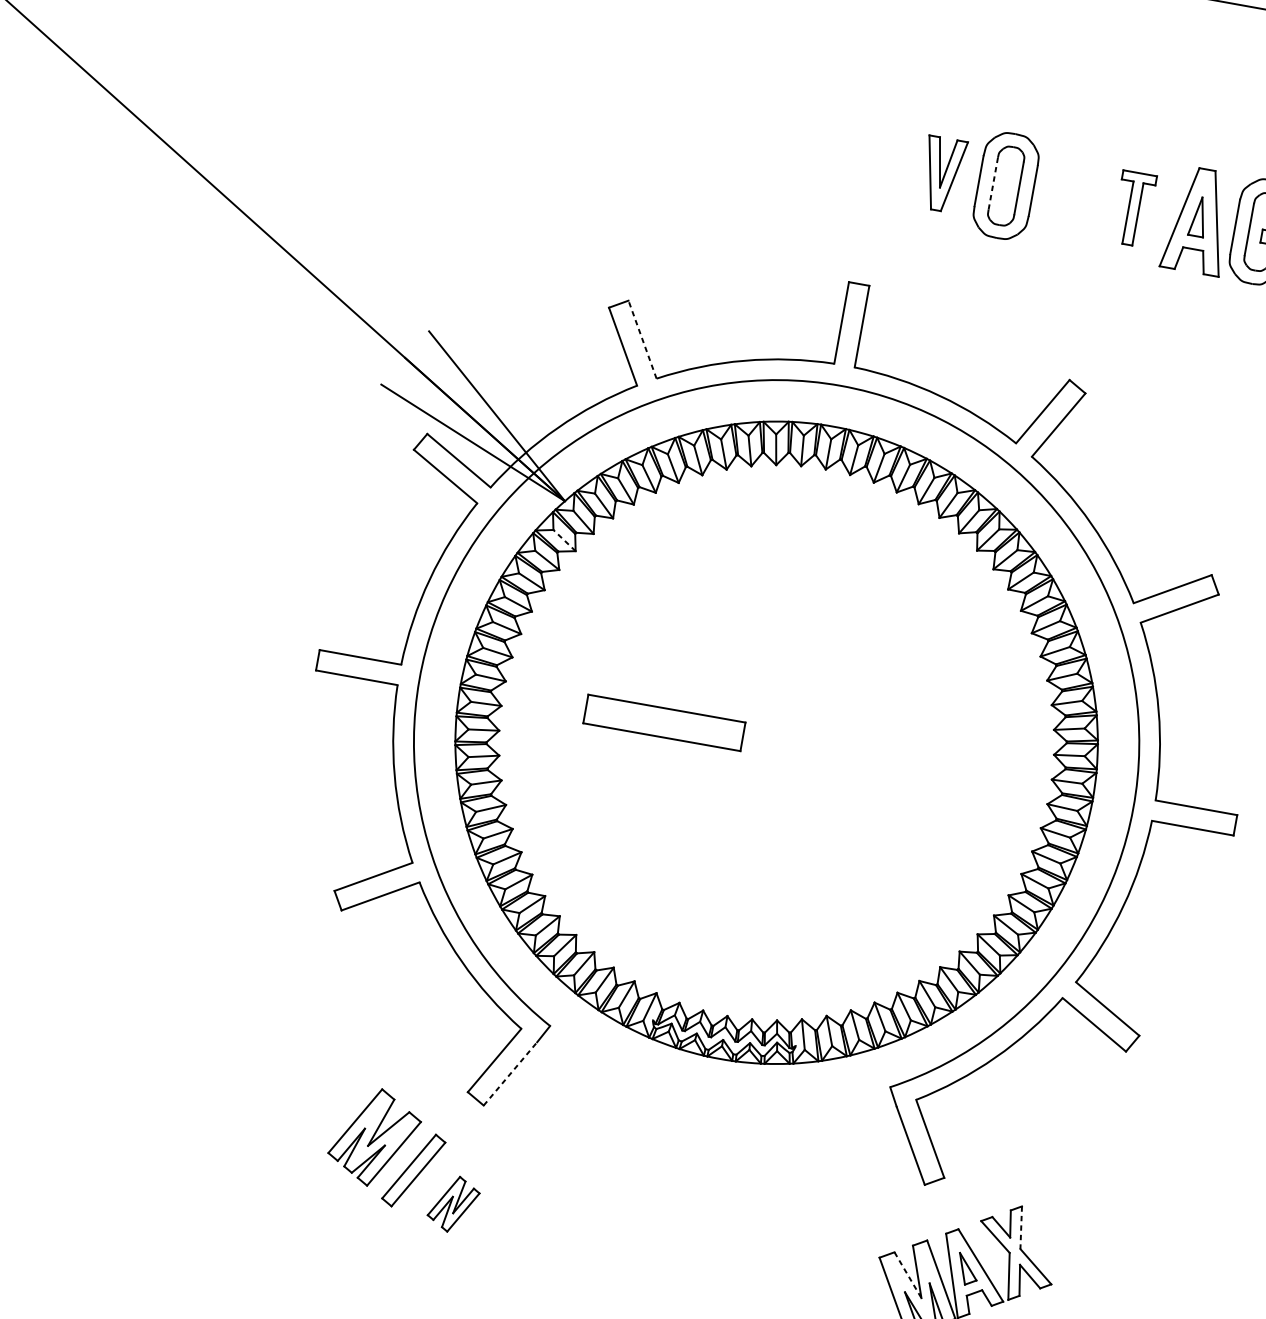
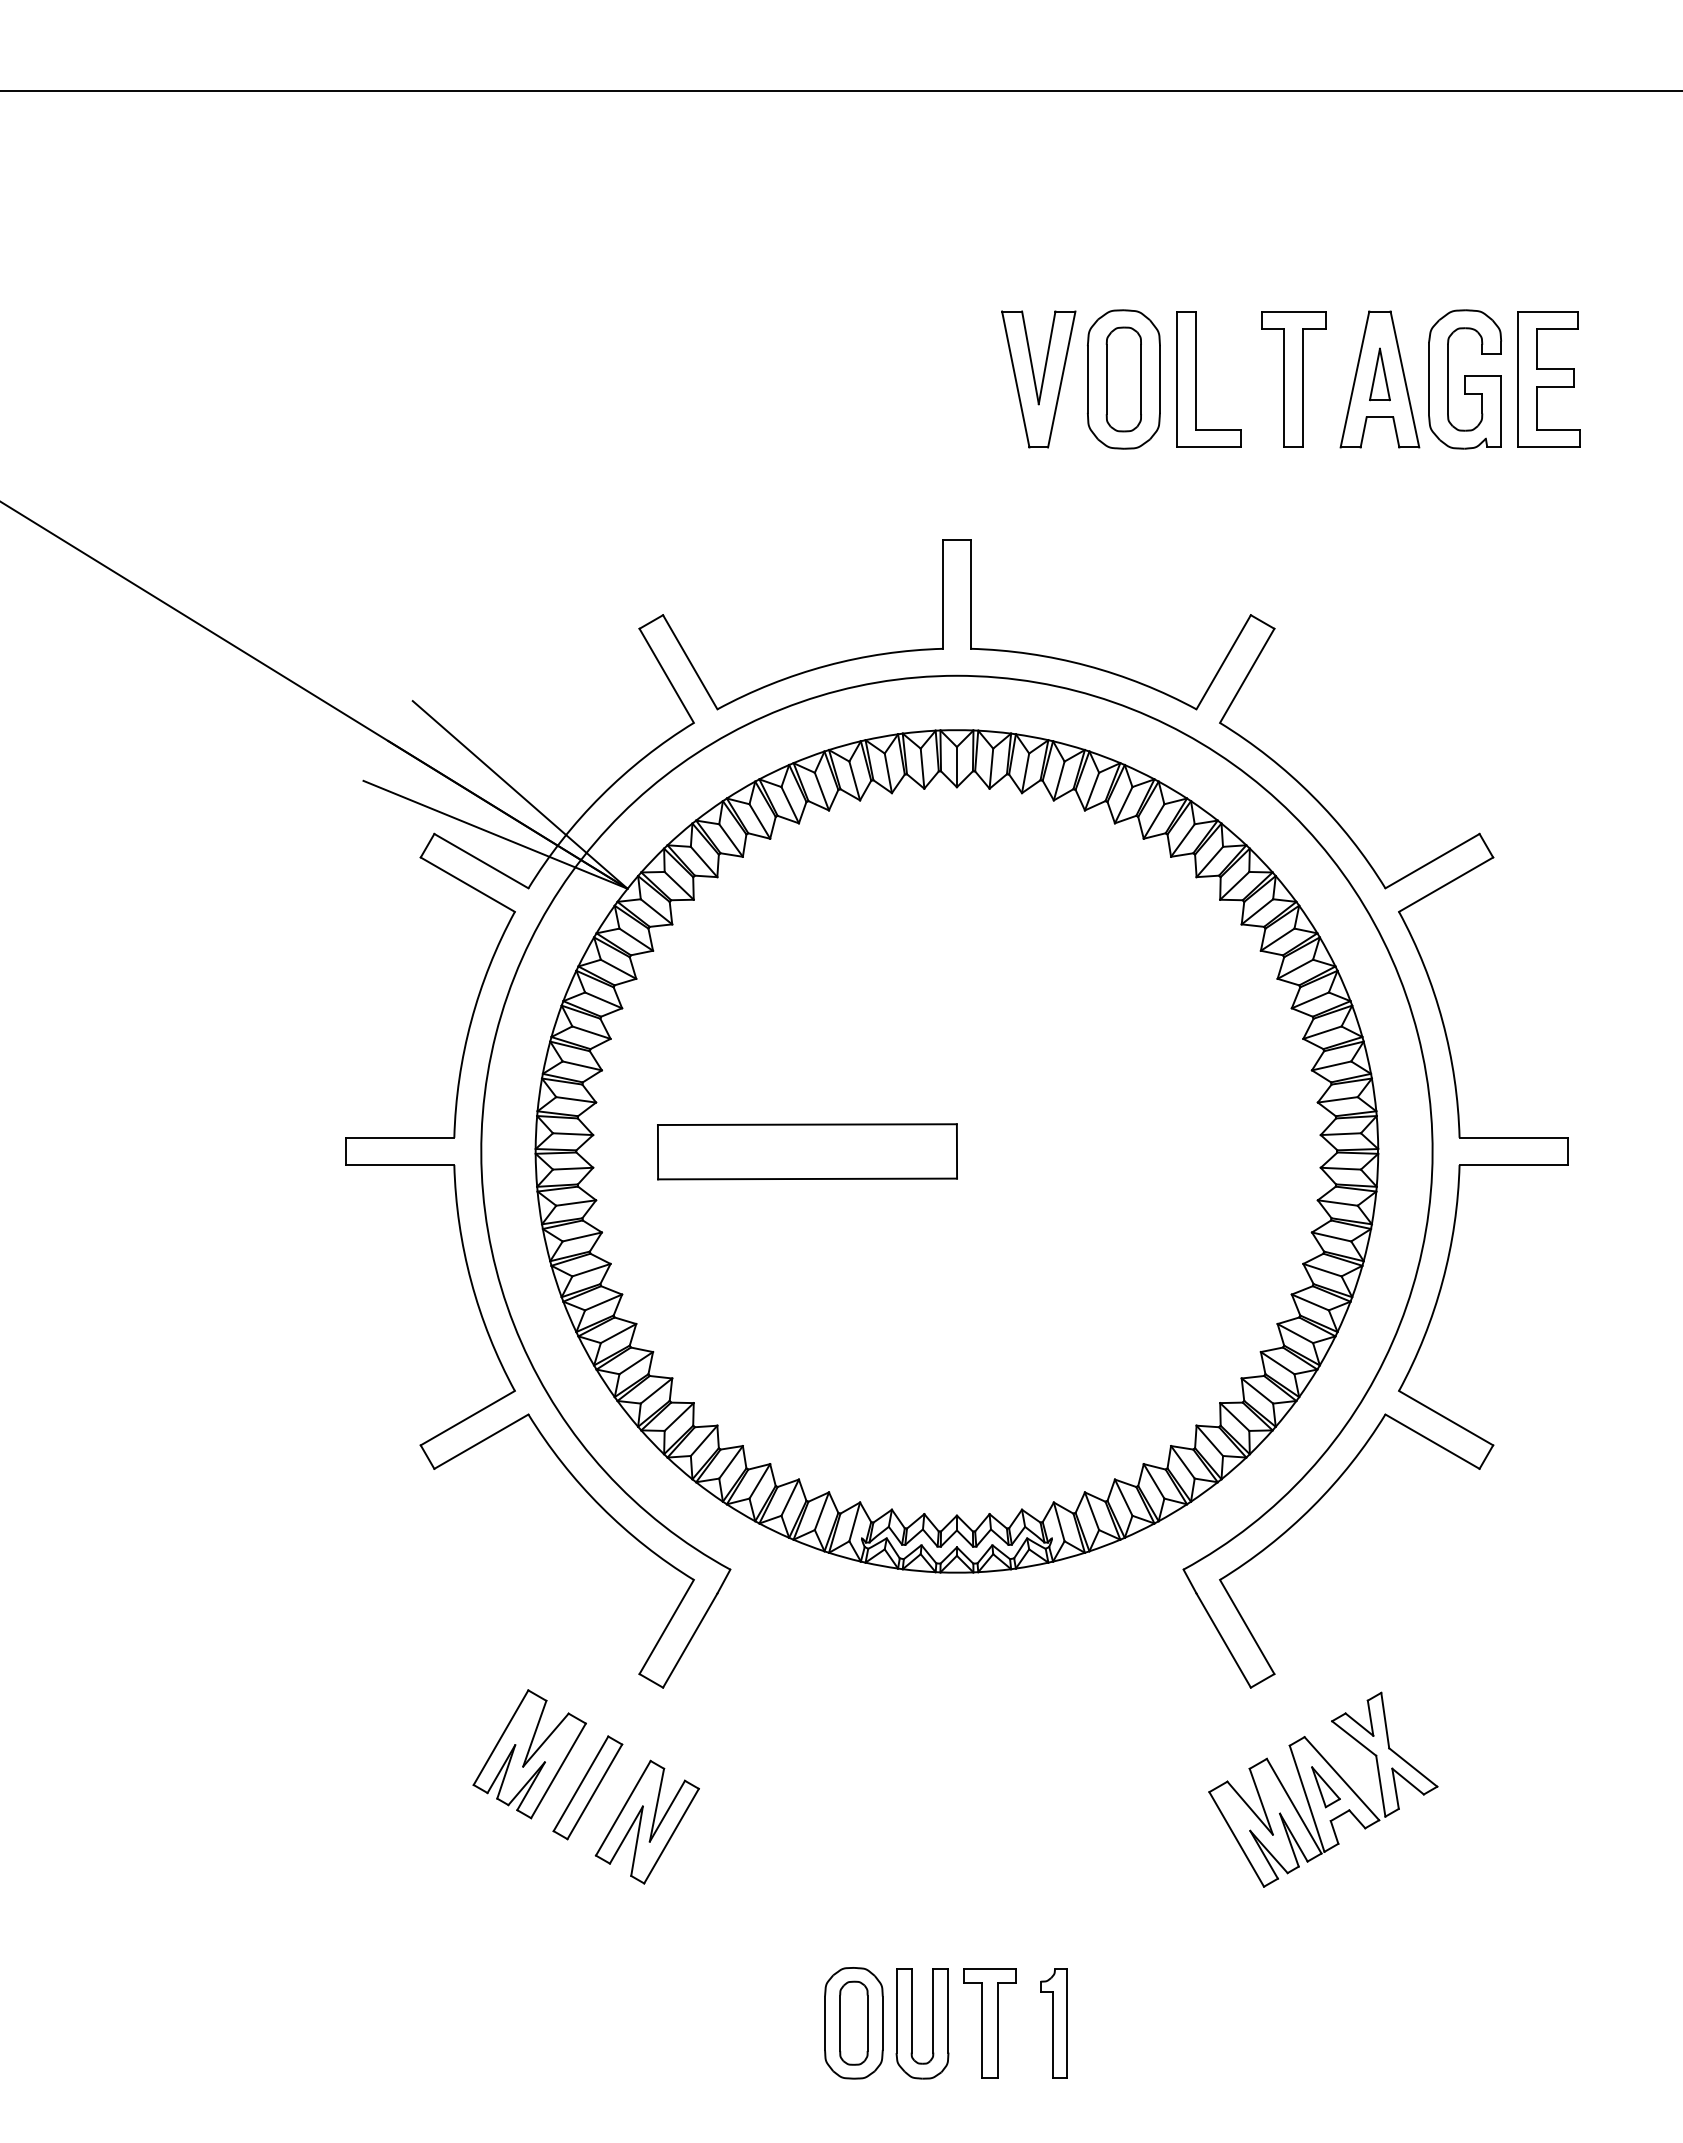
part: (942, 174) -> (1038, 379), size x1.43
line: (993, 183) -> (1106, 379), dashed -> solid
part: (1060, 195) -> (1196, 379), added
part: (1133, 208) -> (1293, 379), size x1.43
line: (642, 339) -> (690, 661), dashed -> solid
line: (564, 540) -> (635, 939), dashed -> solid
part: (664, 722) -> (807, 1151), size x1.43
line: (510, 1073) -> (690, 1640), dashed -> solid
part: (453, 1203) -> (646, 1821), size x1.67
line: (1021, 1227) -> (1385, 1720), dashed -> solid
line: (908, 1275) -> (1250, 1808), dashed -> solid

